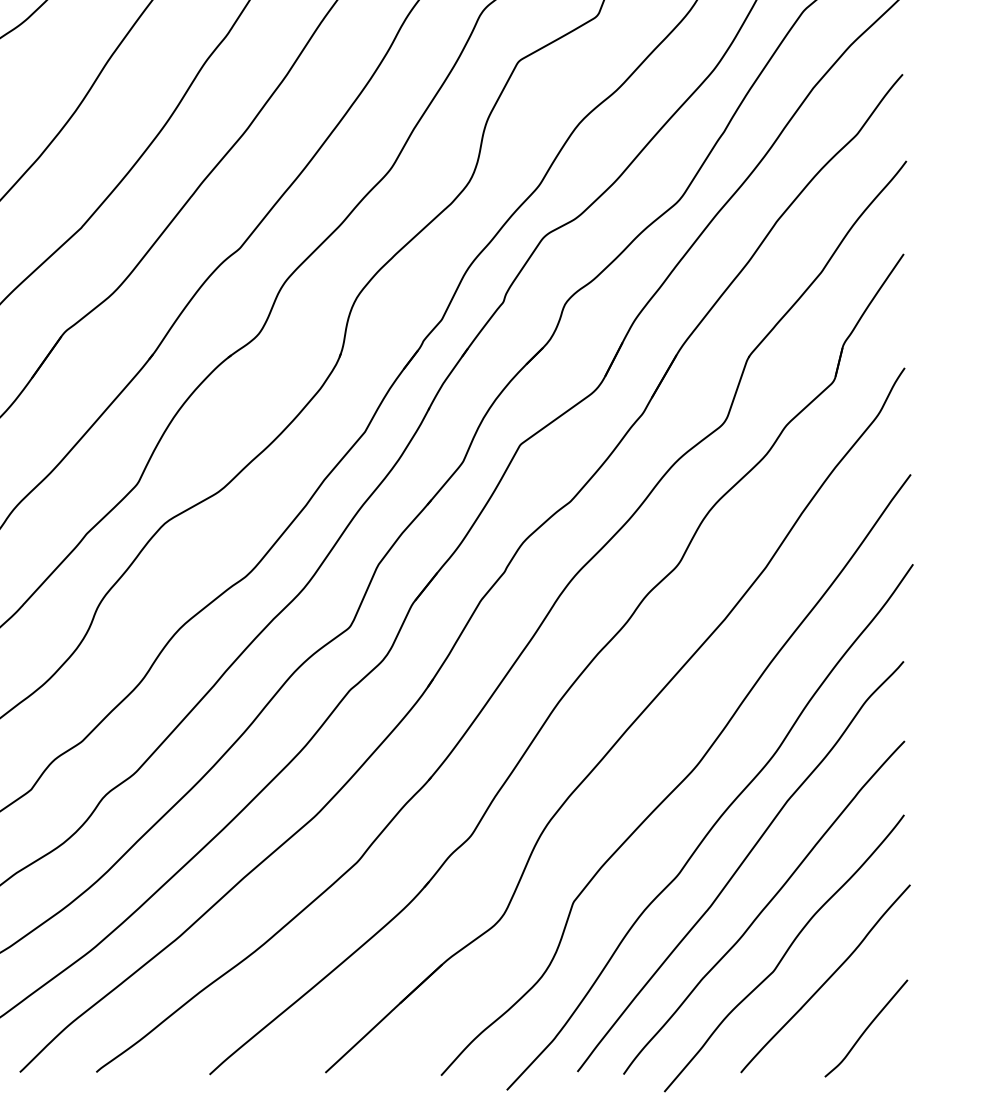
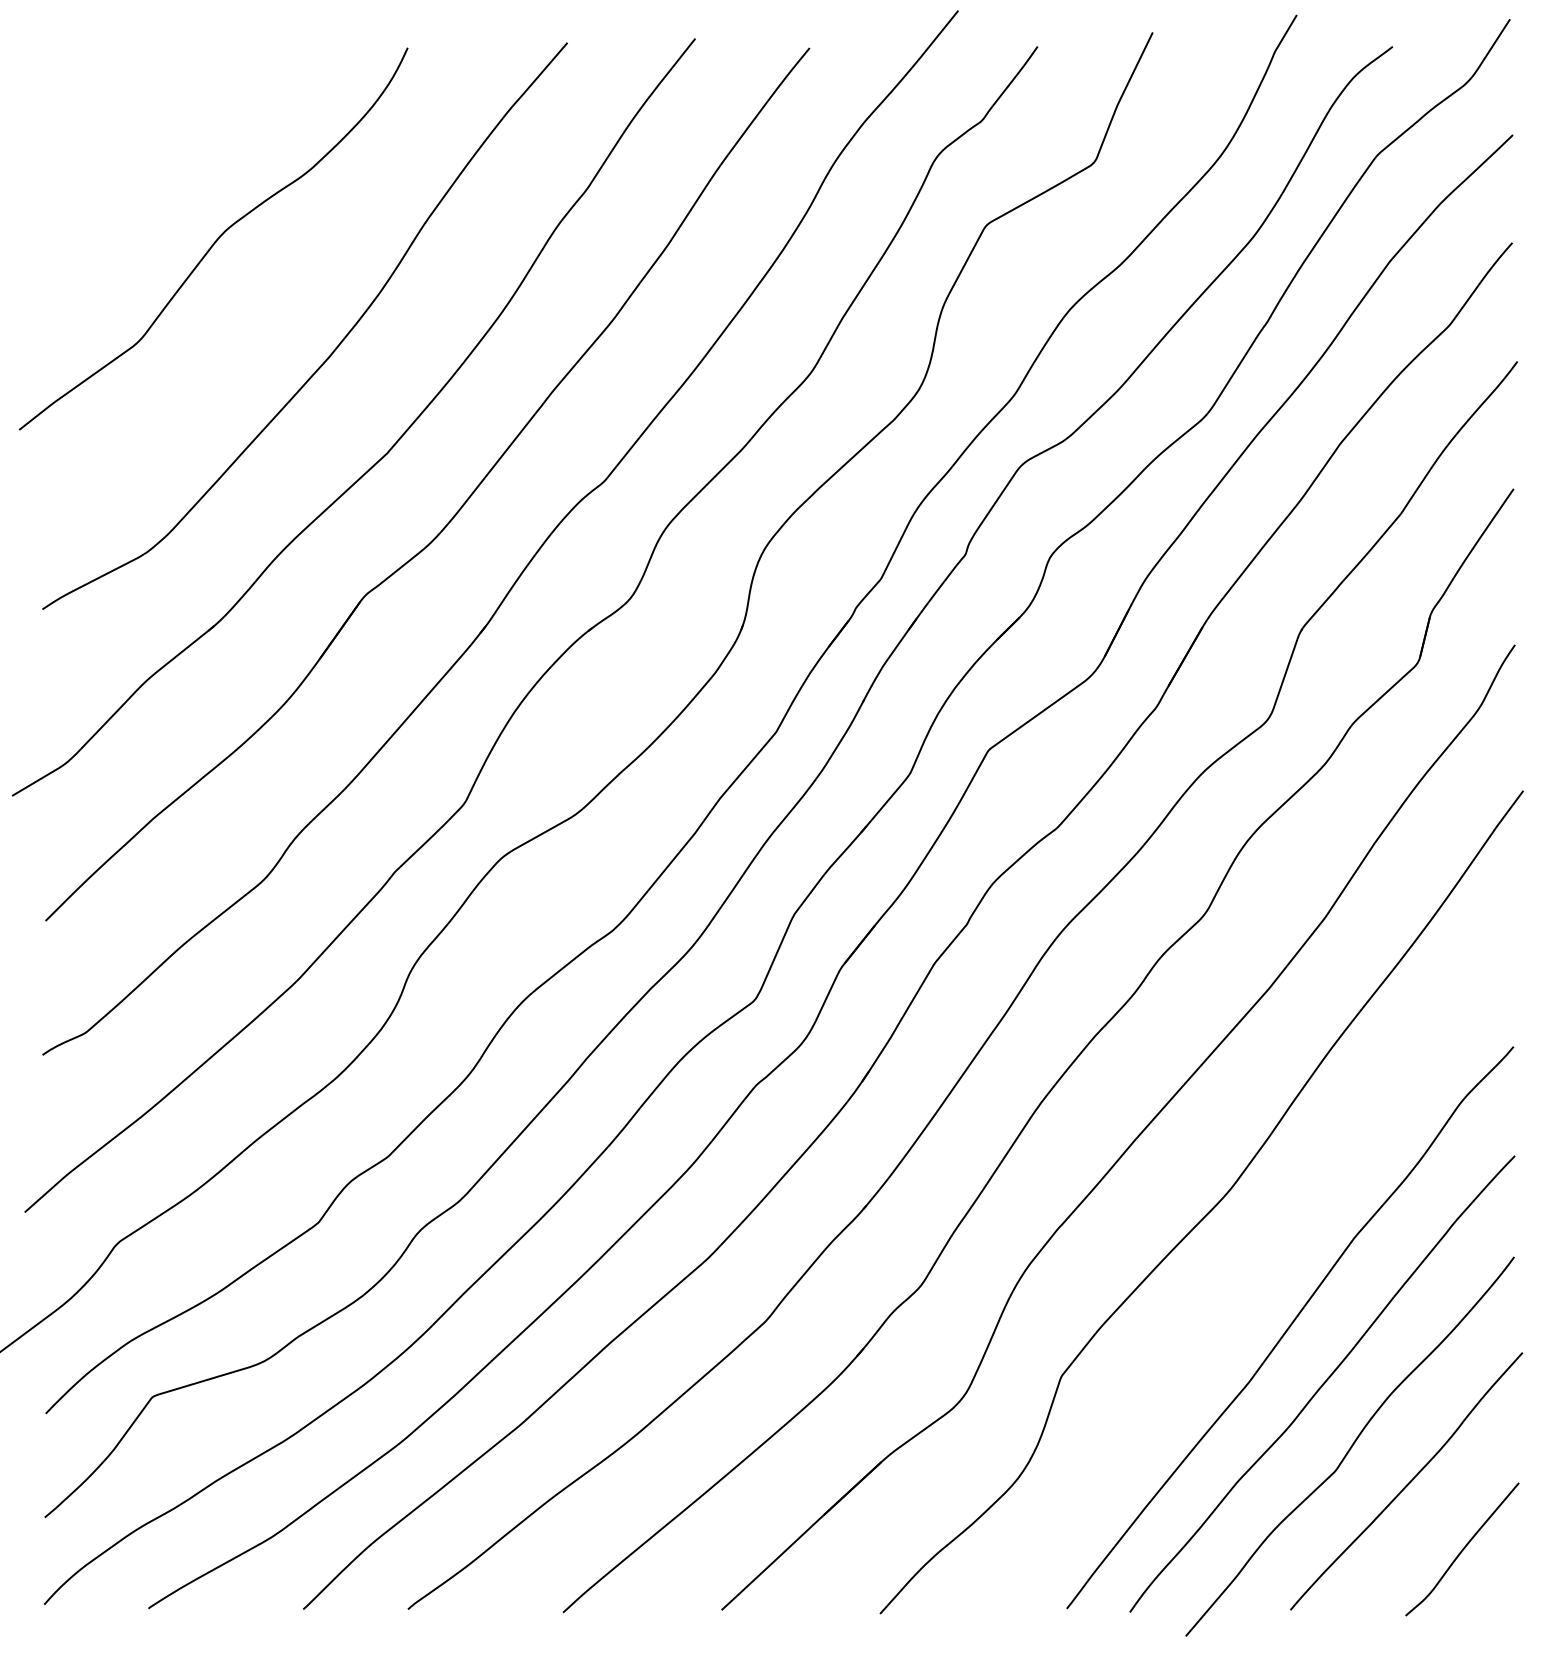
curve: (711, 827) -> (1250, 1273), removed

